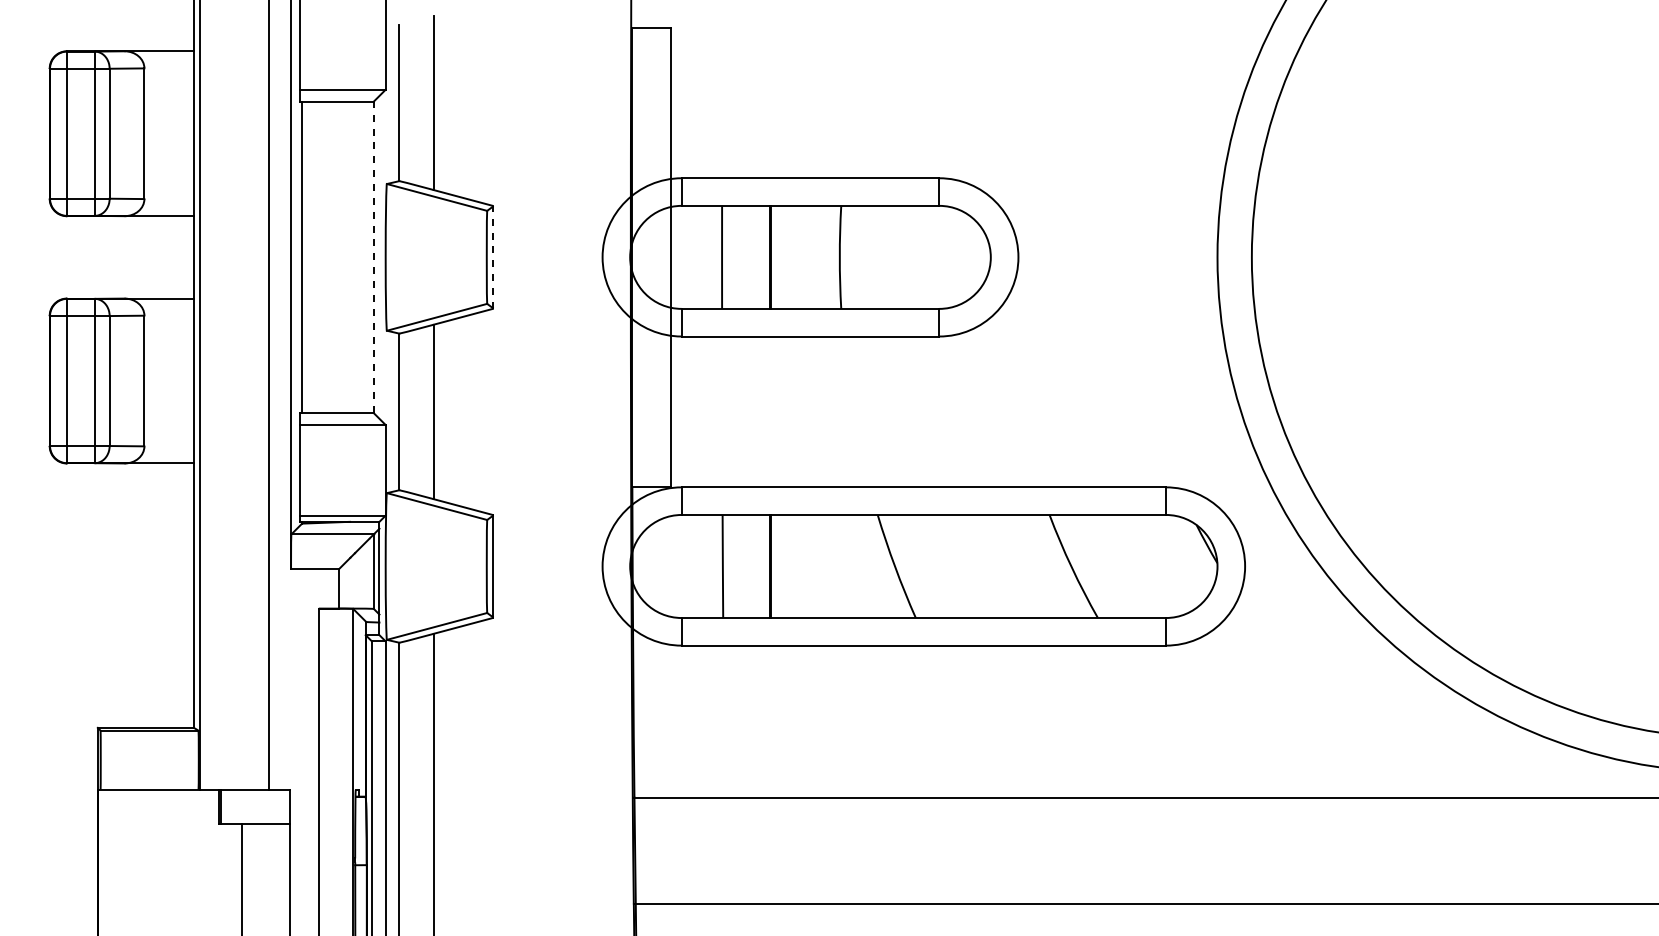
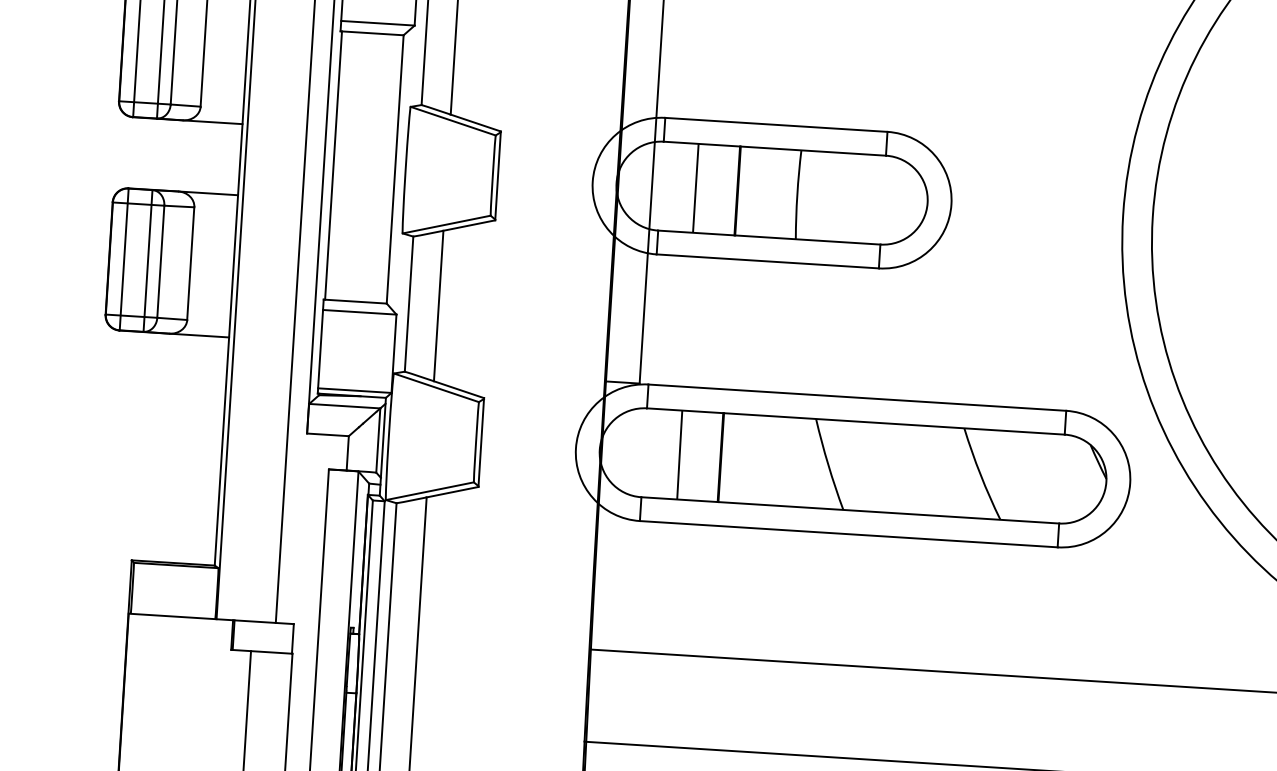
line: (373, 257) -> (395, 169), dashed -> solid
line: (492, 257) -> (497, 175), dashed -> solid

